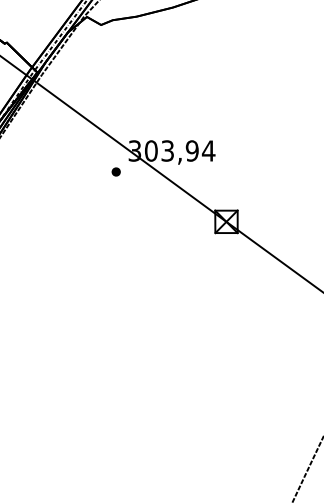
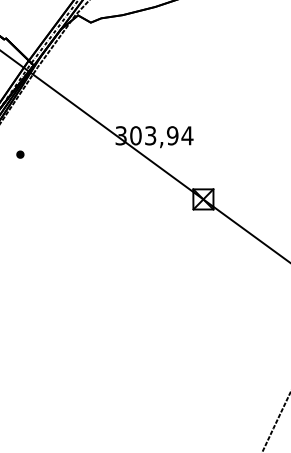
part: (116, 171) -> (20, 154), moved

